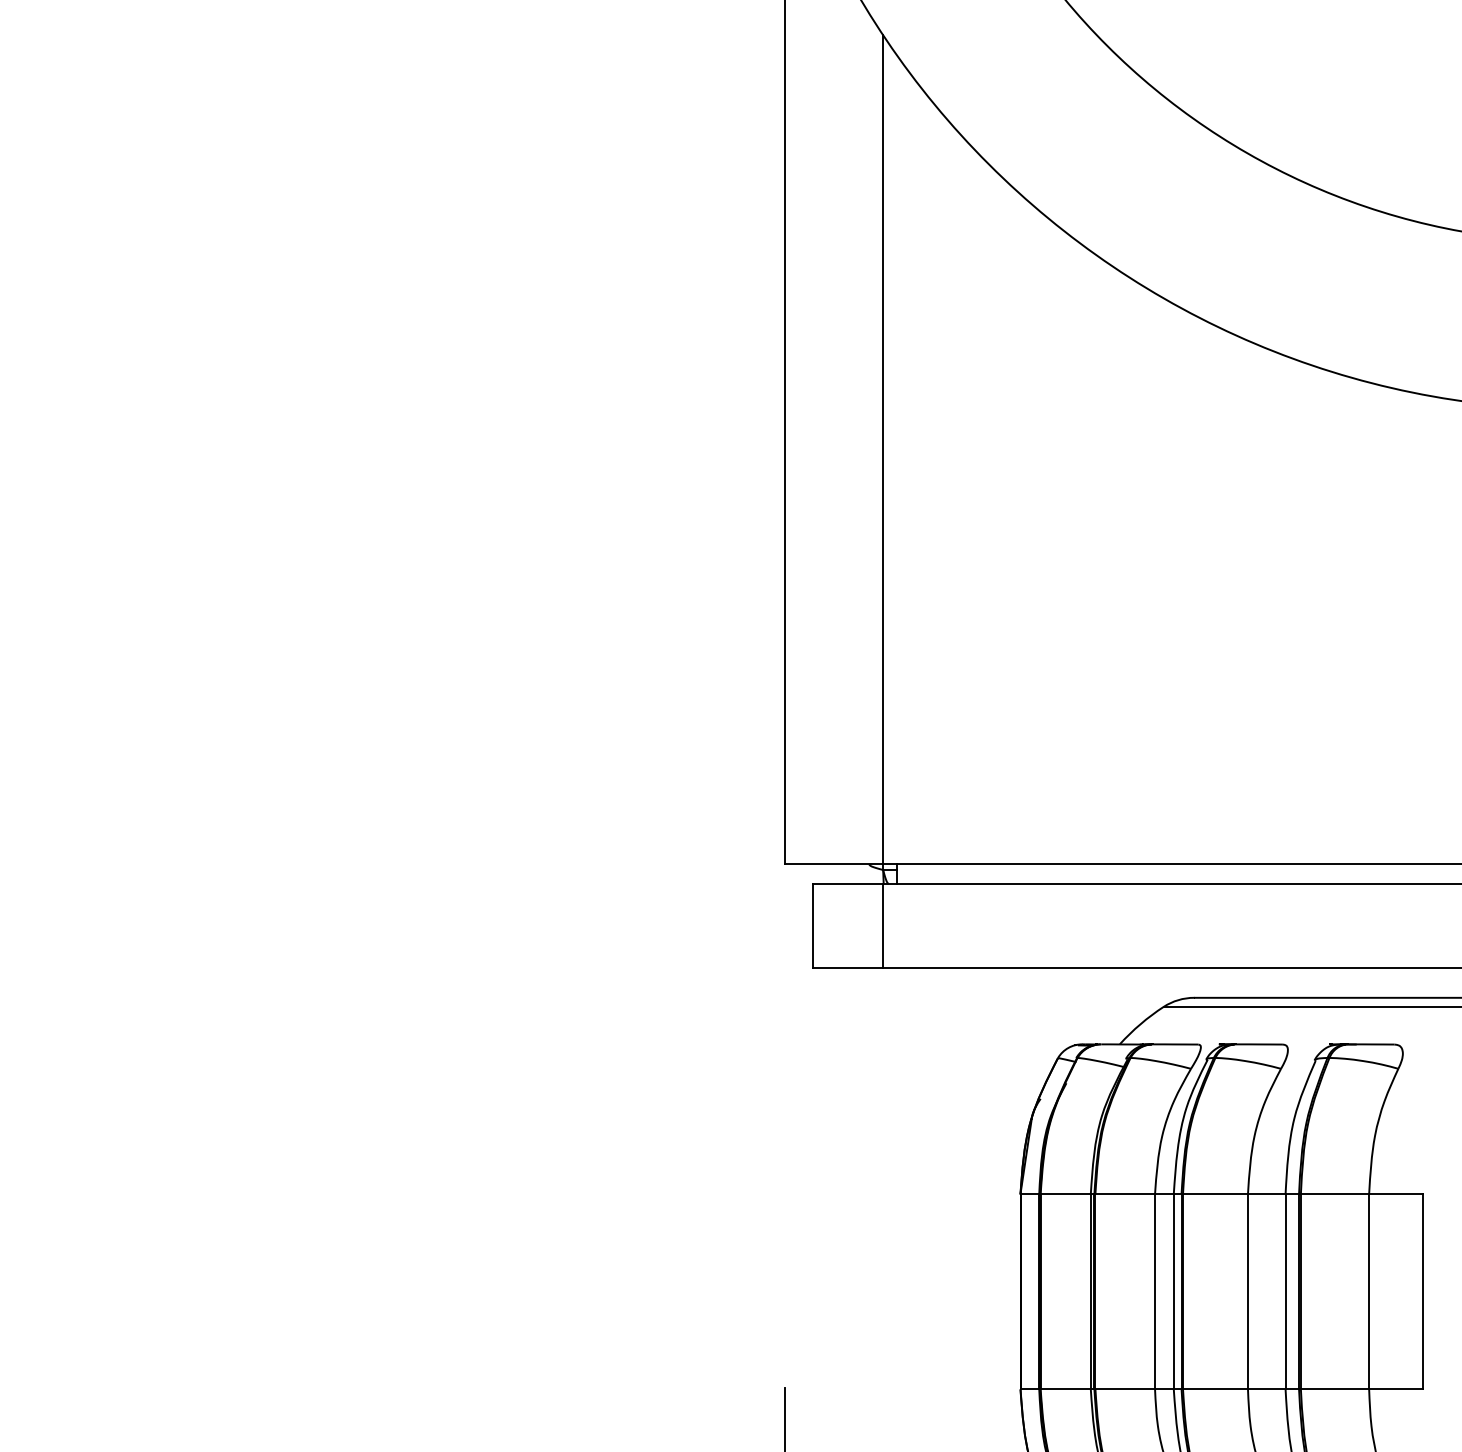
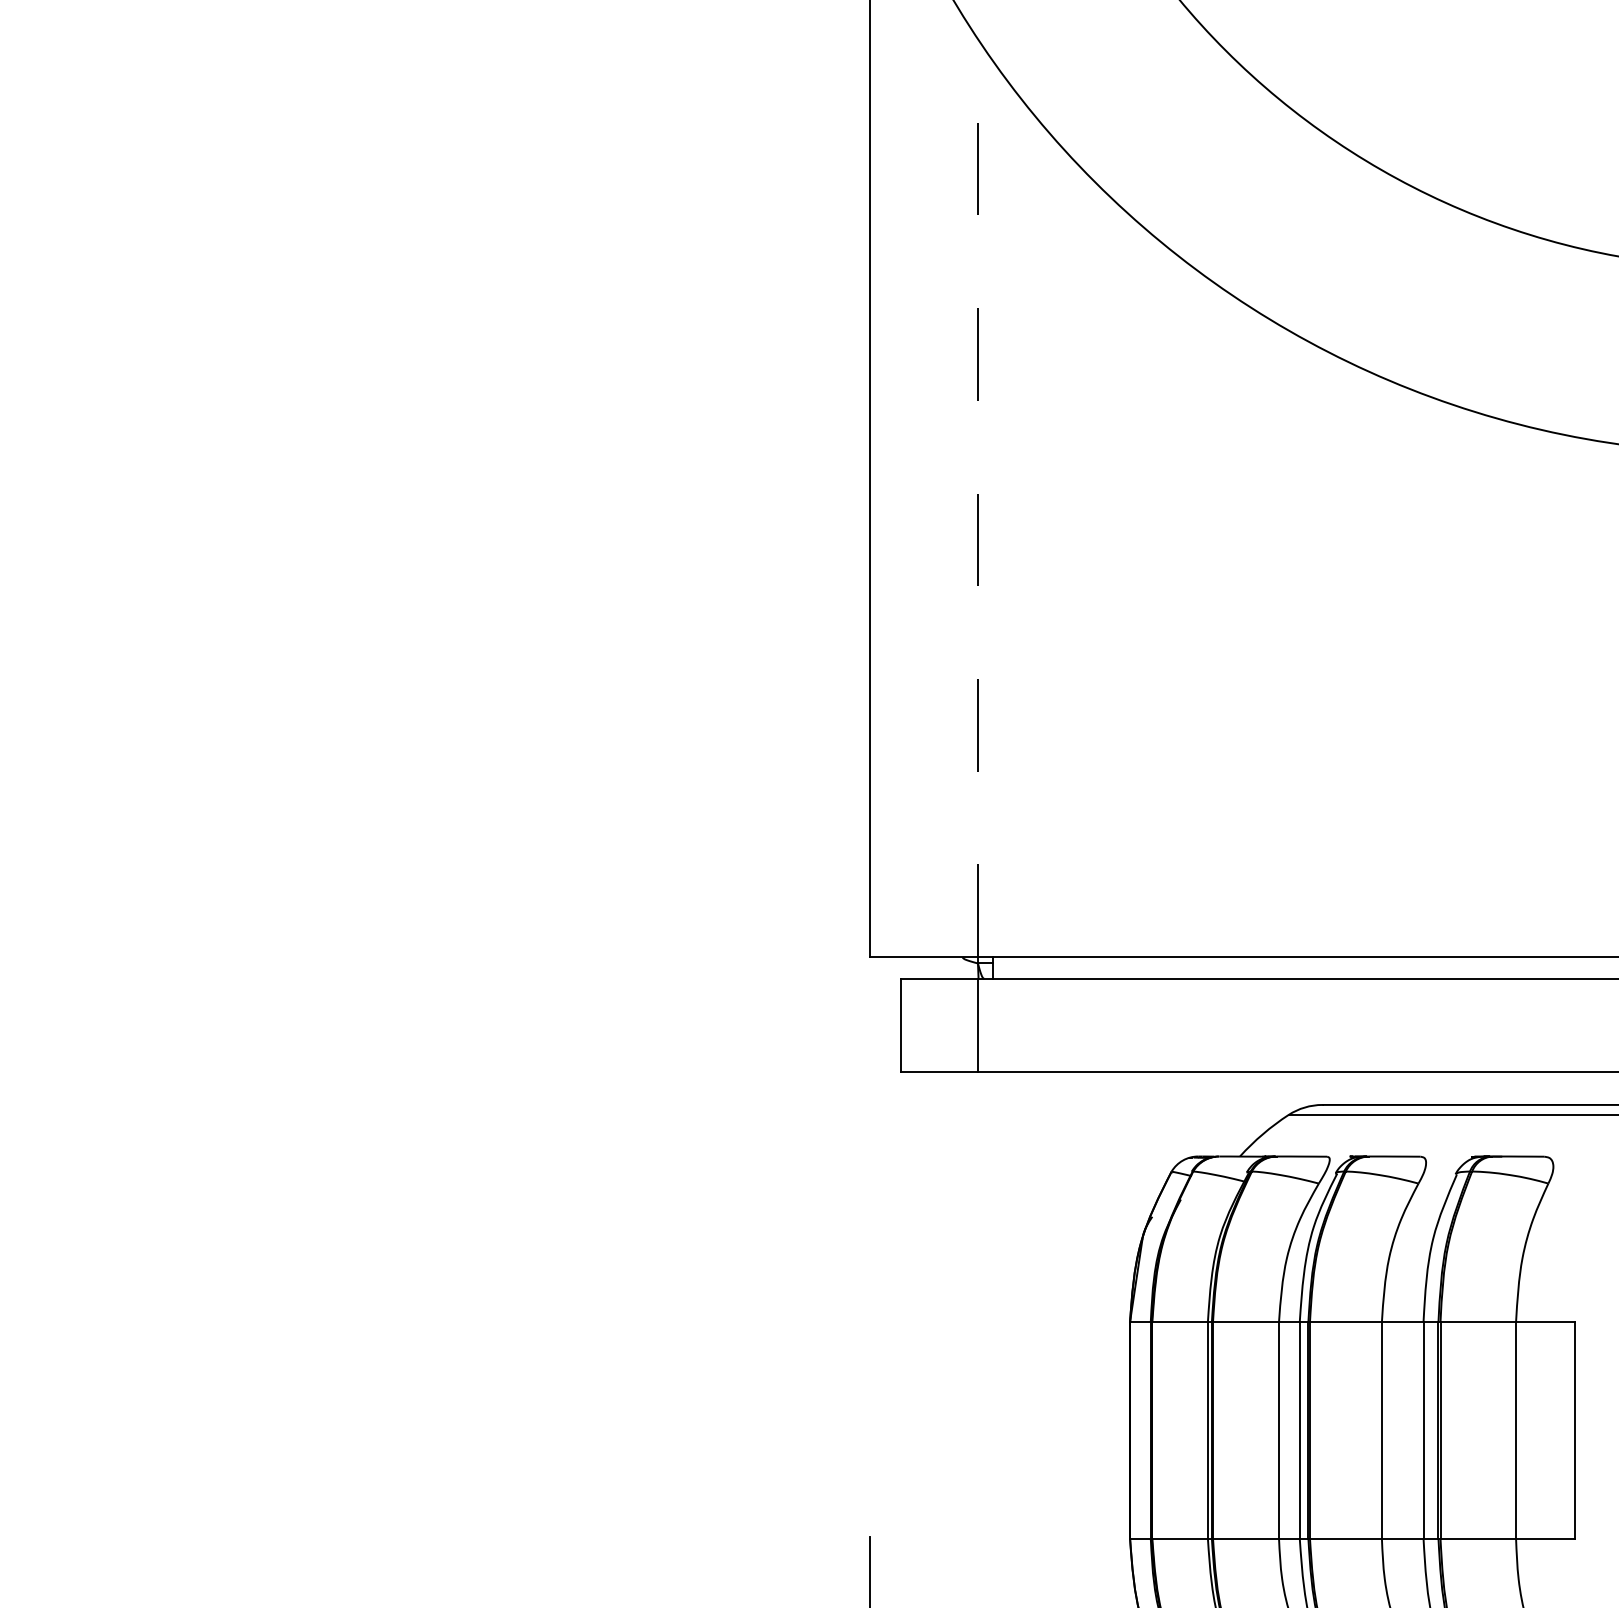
line: (883, 449) -> (978, 497), solid -> dashed

